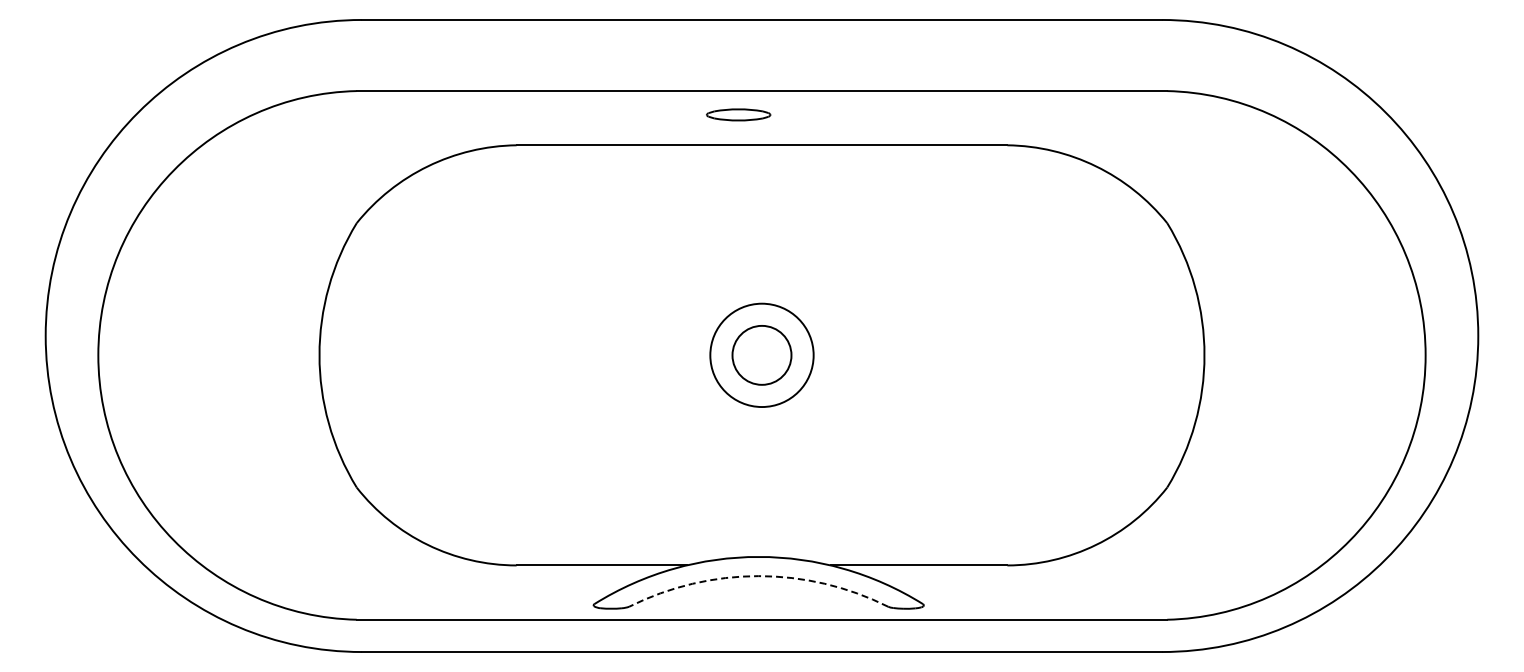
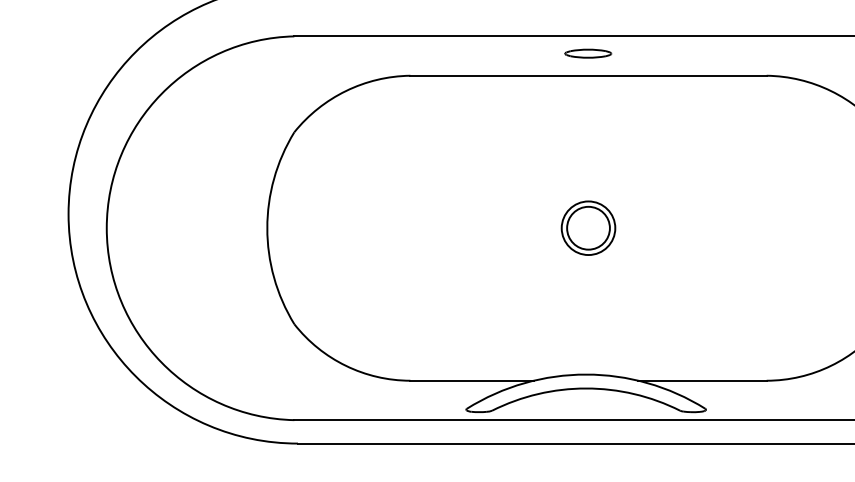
part: (738, 114) -> (588, 53), moved
circle: (761, 355) -> (588, 228), size x0.71
arc: (758, 576) -> (585, 388), dashed -> solid

